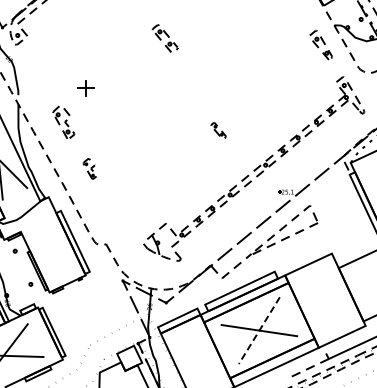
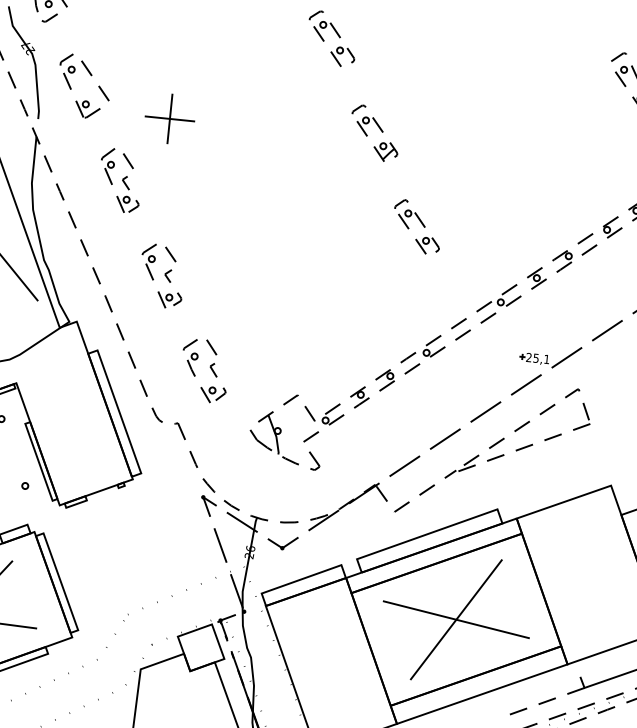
part: (40, 75) -> (84, 85), added
part: (191, 84) -> (373, 132), added
part: (85, 88) -> (168, 119), size x1.67
part: (218, 130) -> (416, 226), size x1.67
part: (89, 168) -> (160, 274), size x1.67
part: (116, 215) -> (203, 370), added
line: (259, 331) -> (456, 621), dashed -> solid

